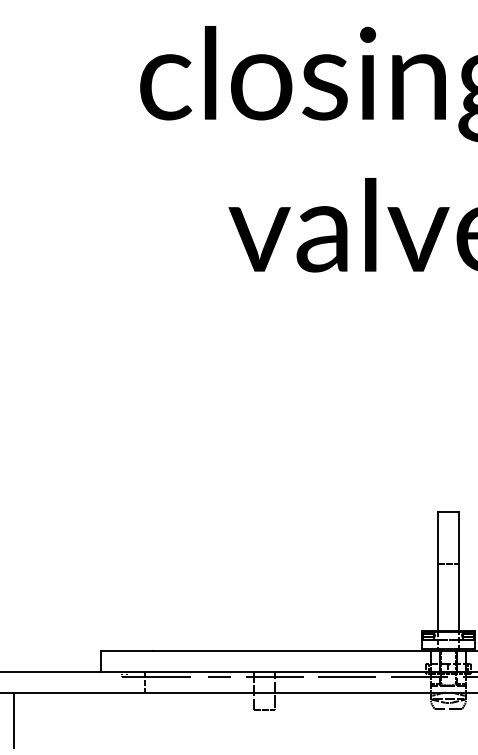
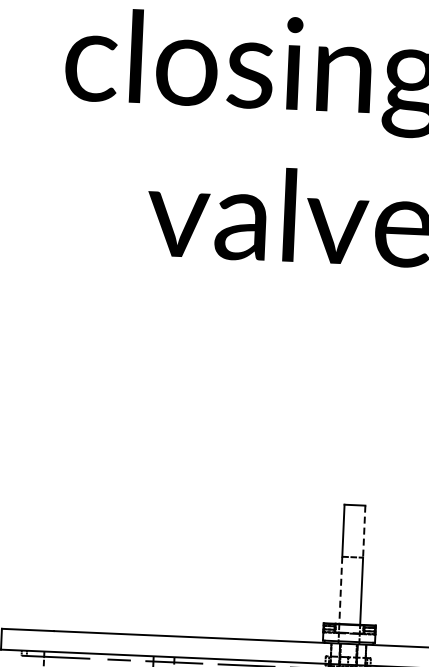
line: (458, 538) -> (363, 532), solid -> dashed
line: (438, 597) -> (341, 590), solid -> dashed

